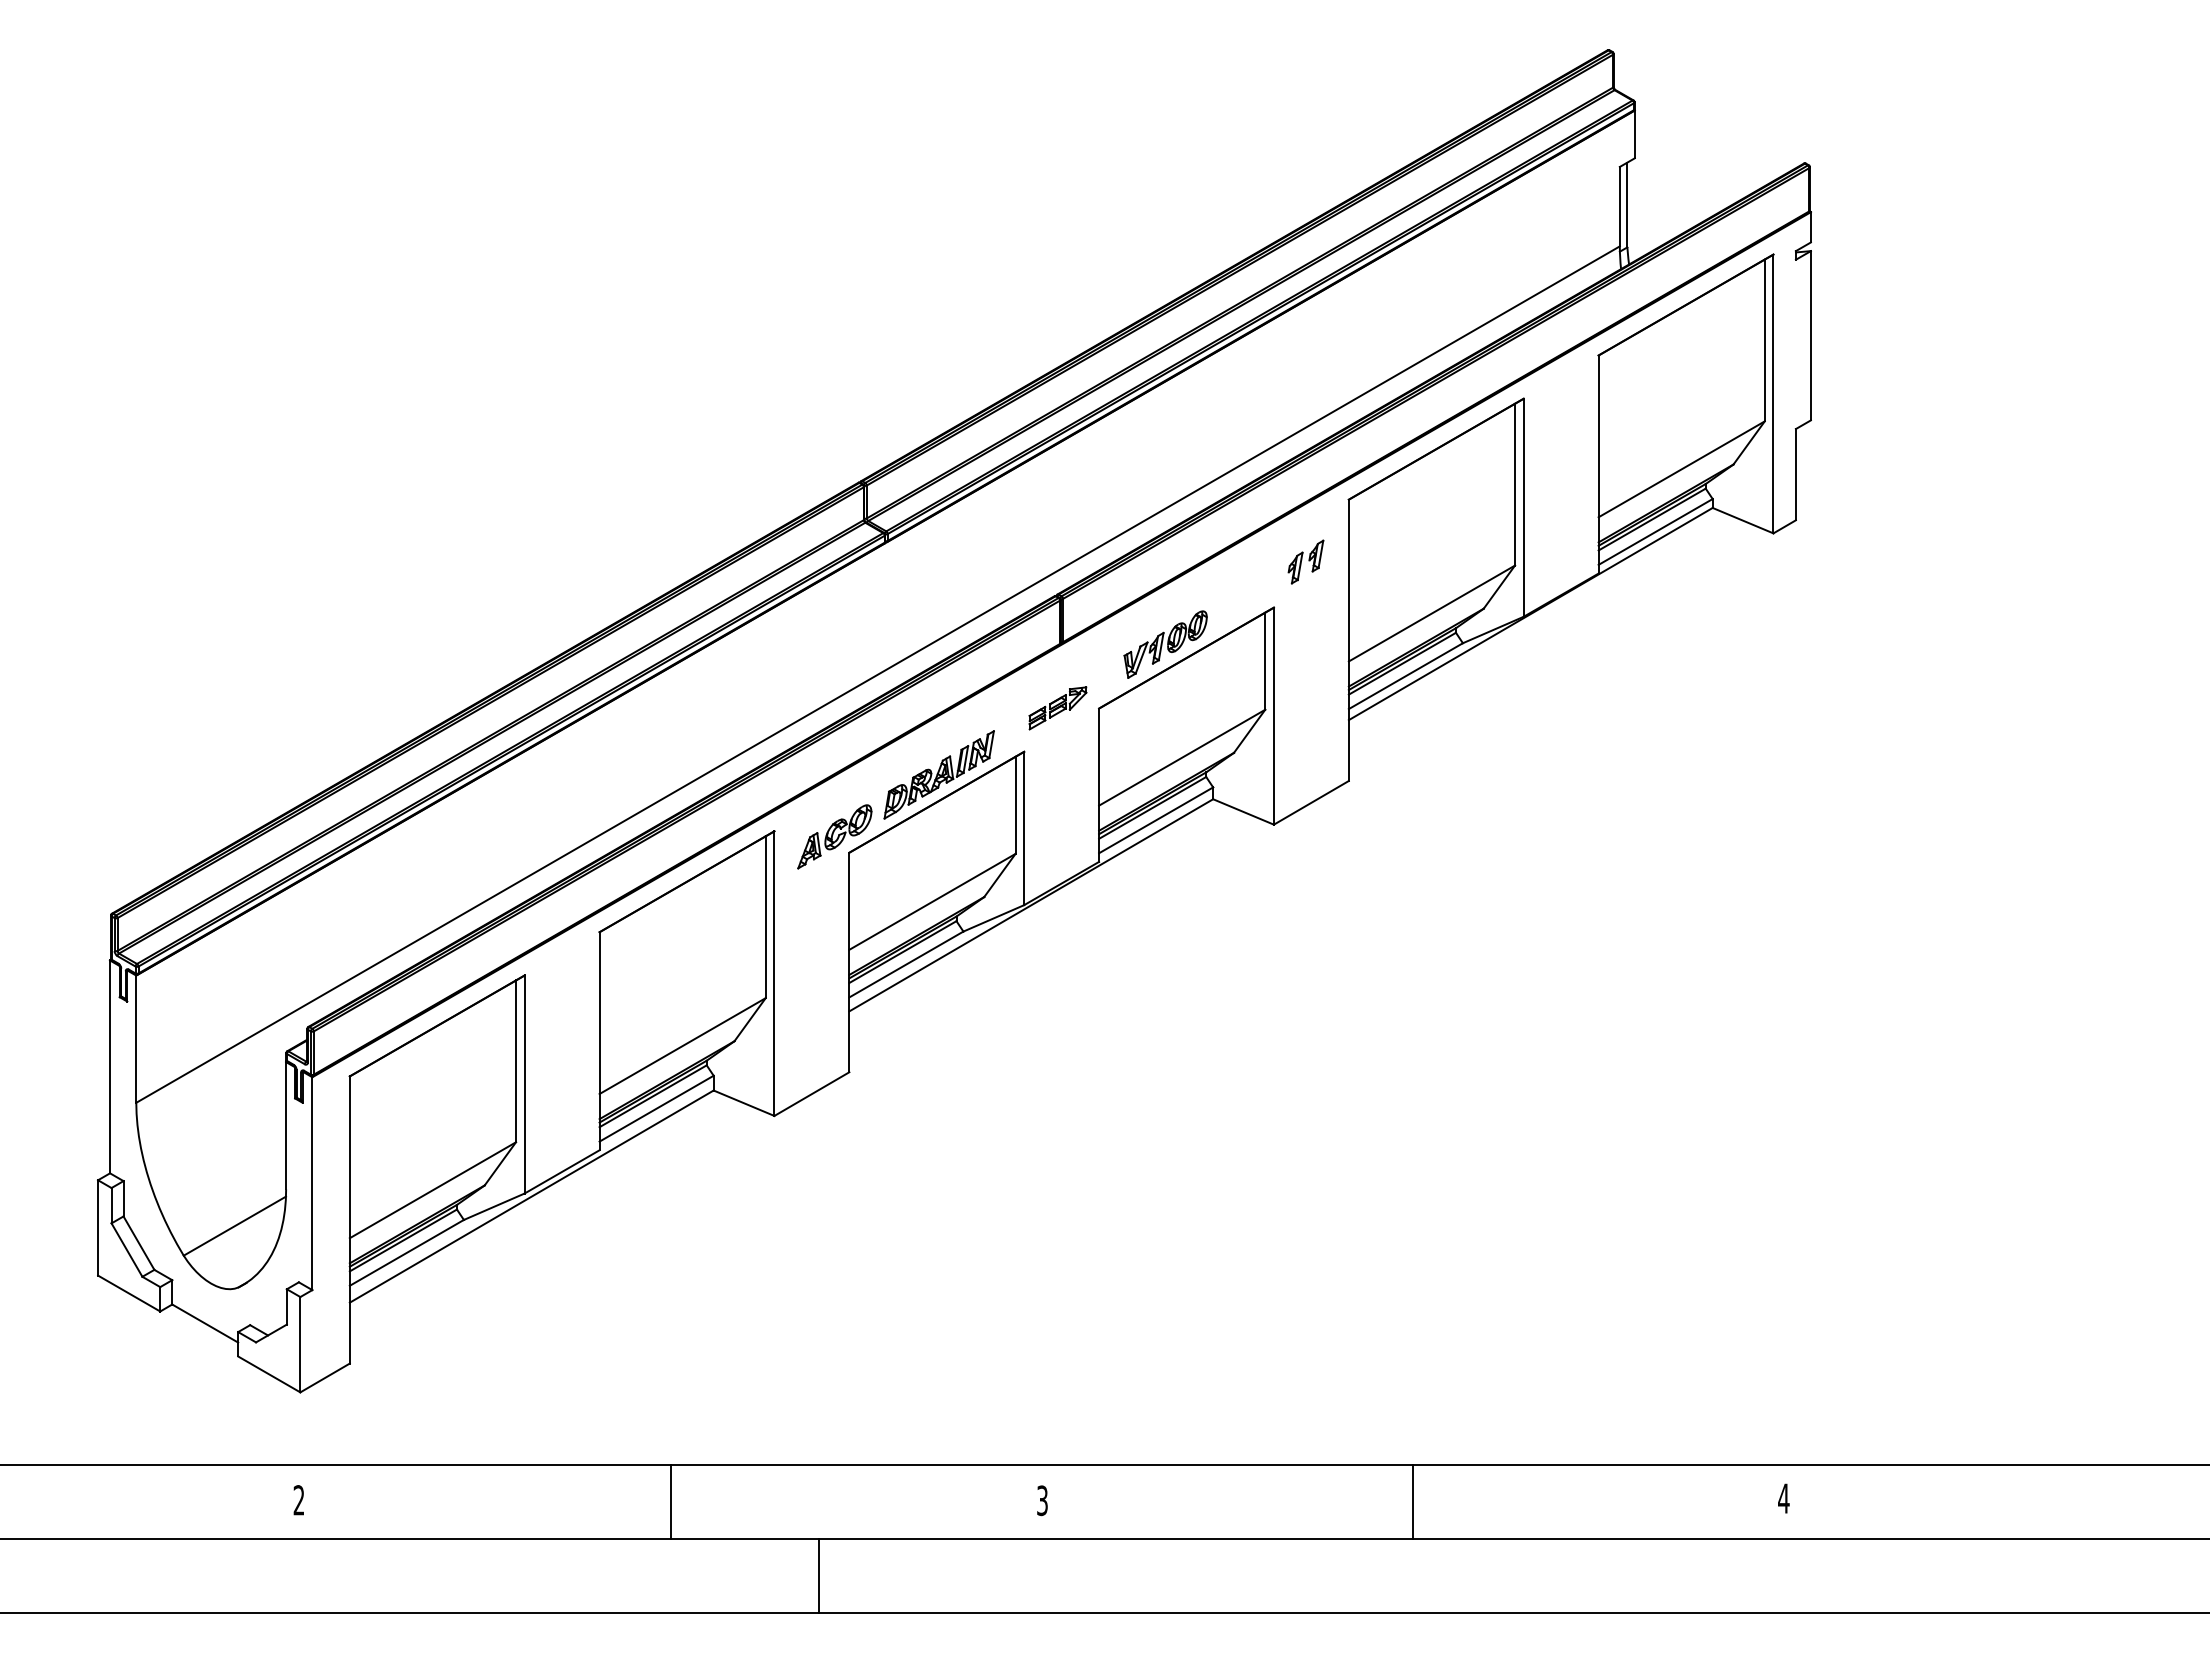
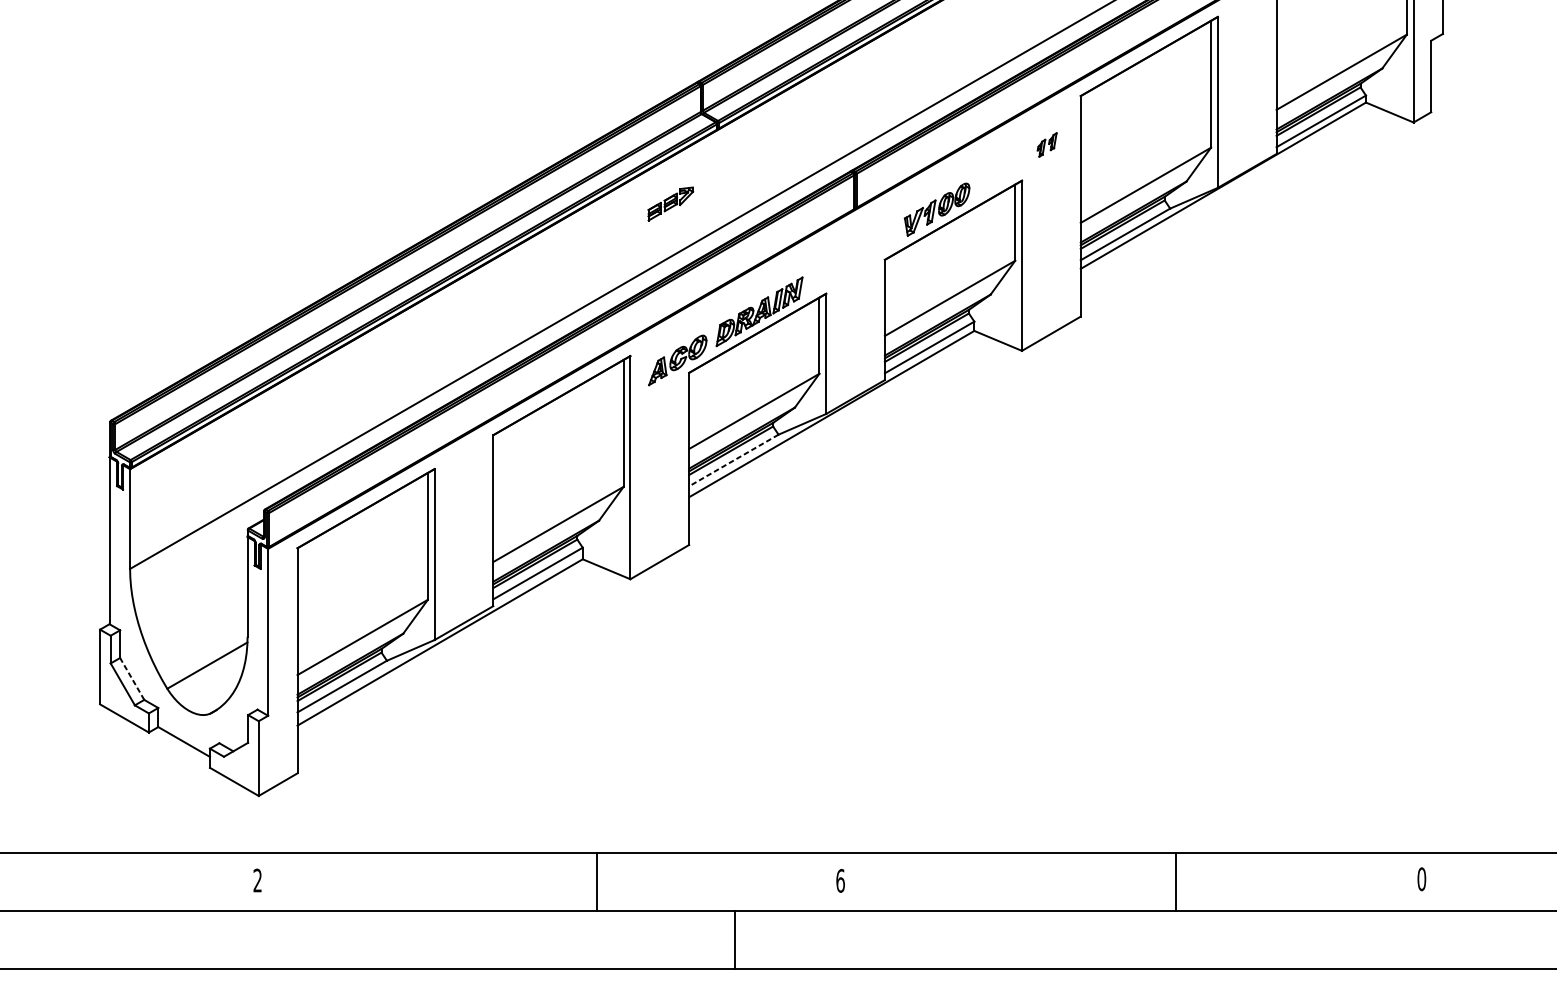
part: (1305, 561) -> (1046, 144), size x0.7
part: (1057, 708) -> (670, 204), moved
line: (906, 964) -> (733, 460), solid -> dashed
line: (138, 1243) -> (131, 679), solid -> dashed
text: (1783, 1498) -> (1421, 879), 4 -> 0
text: (1042, 1500) -> (840, 880), 3 -> 6
line: (671, 1501) -> (597, 881), moved
line: (1412, 1501) -> (1176, 881), moved
line: (819, 1575) -> (734, 939), moved

